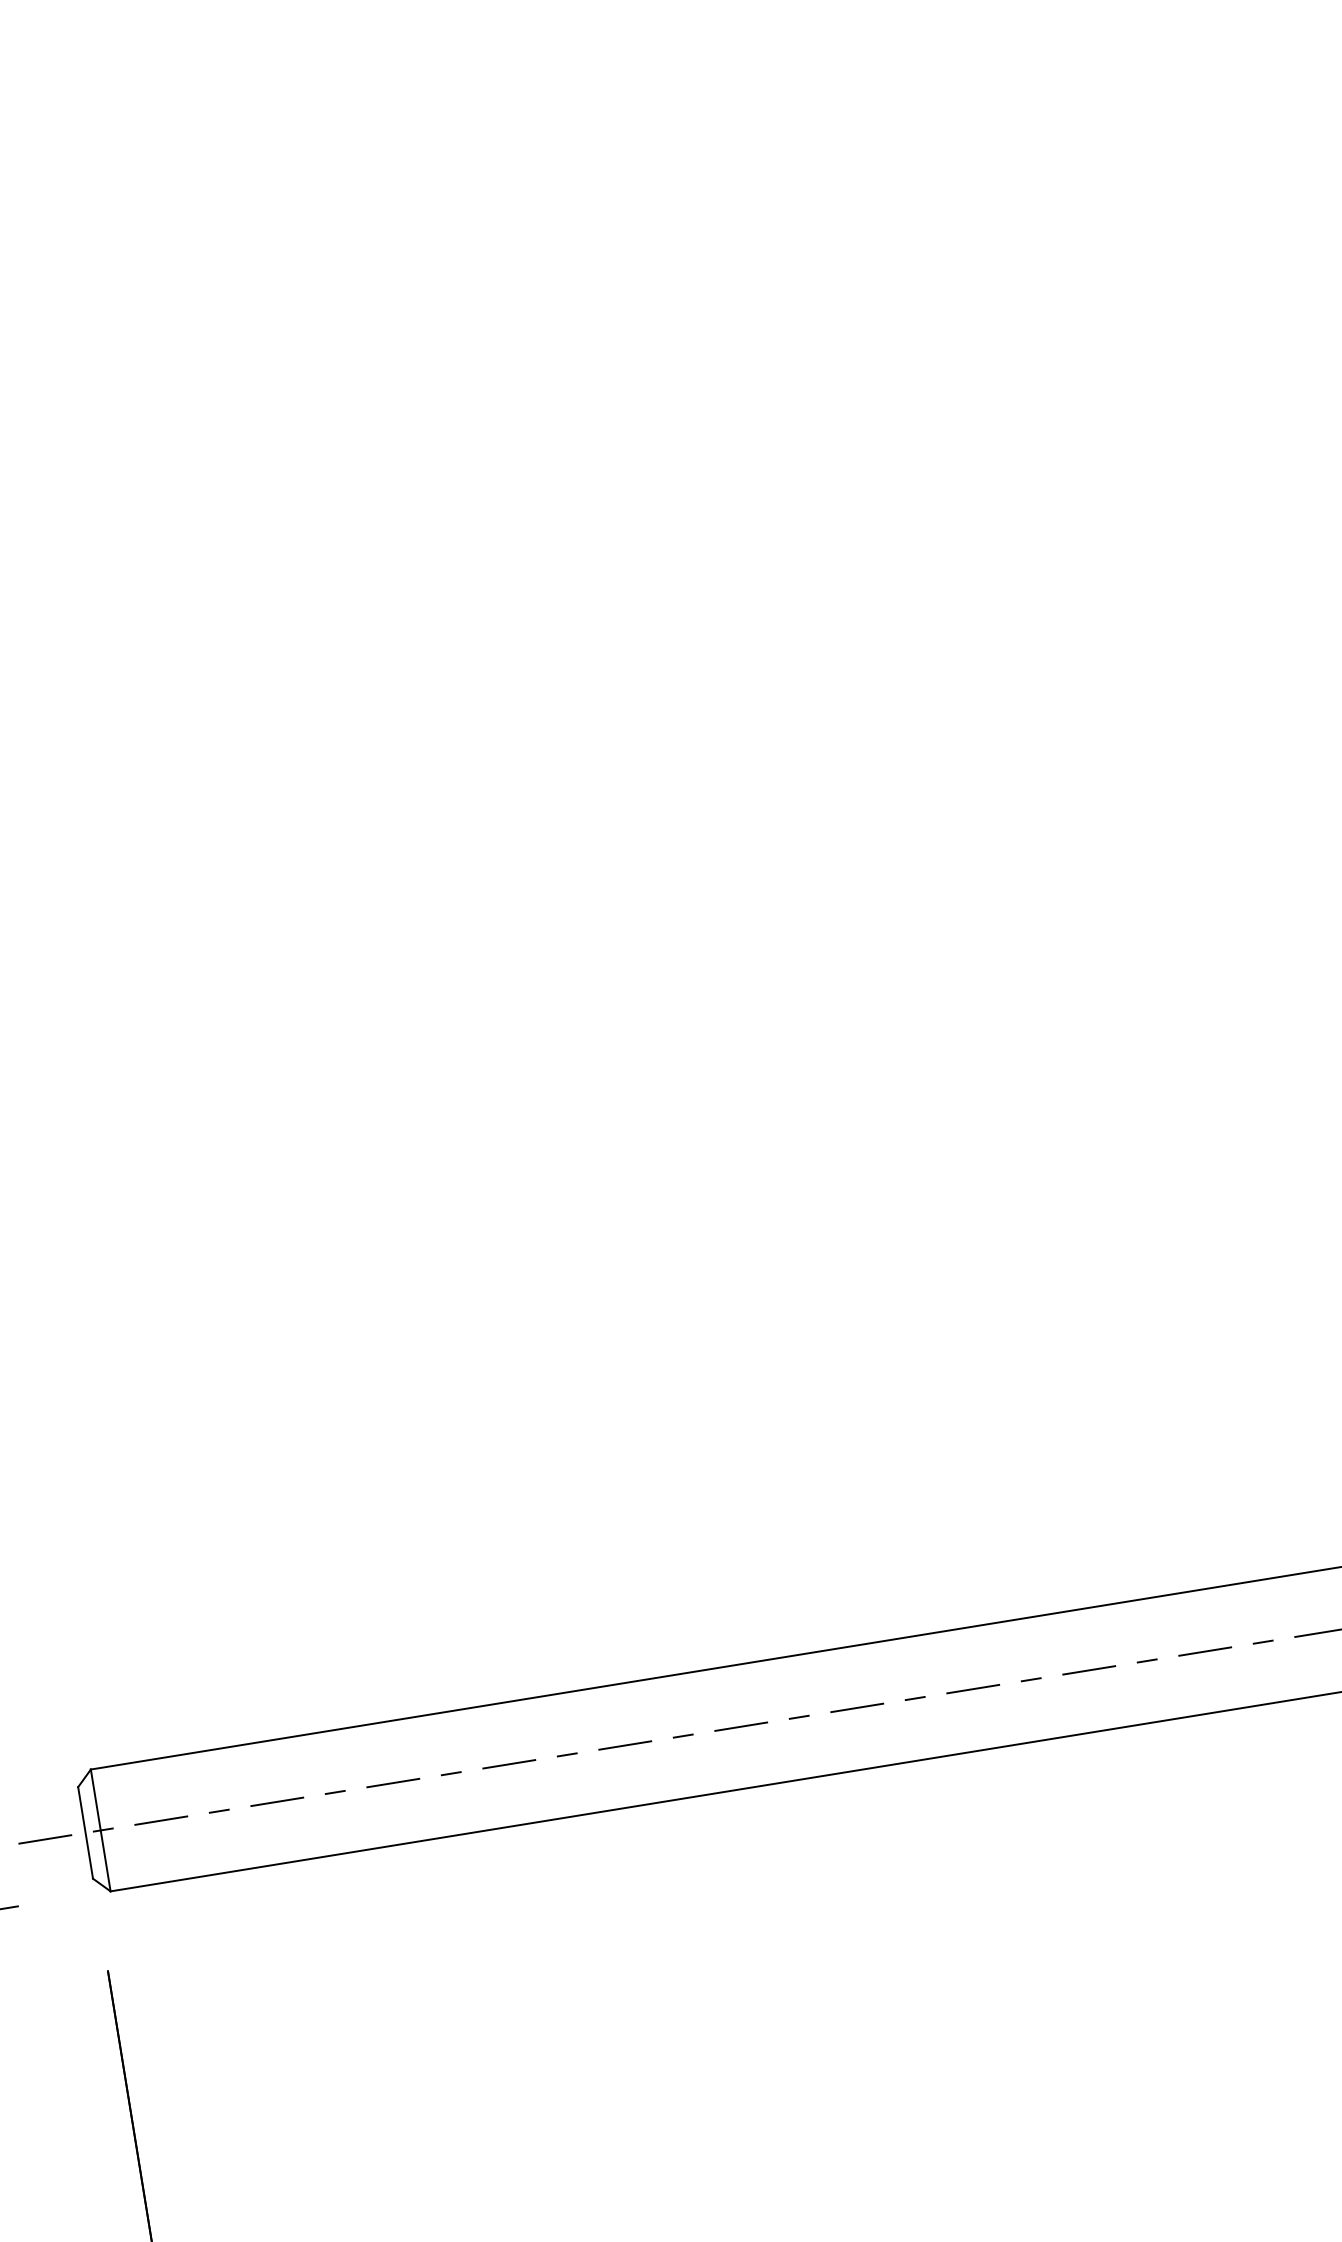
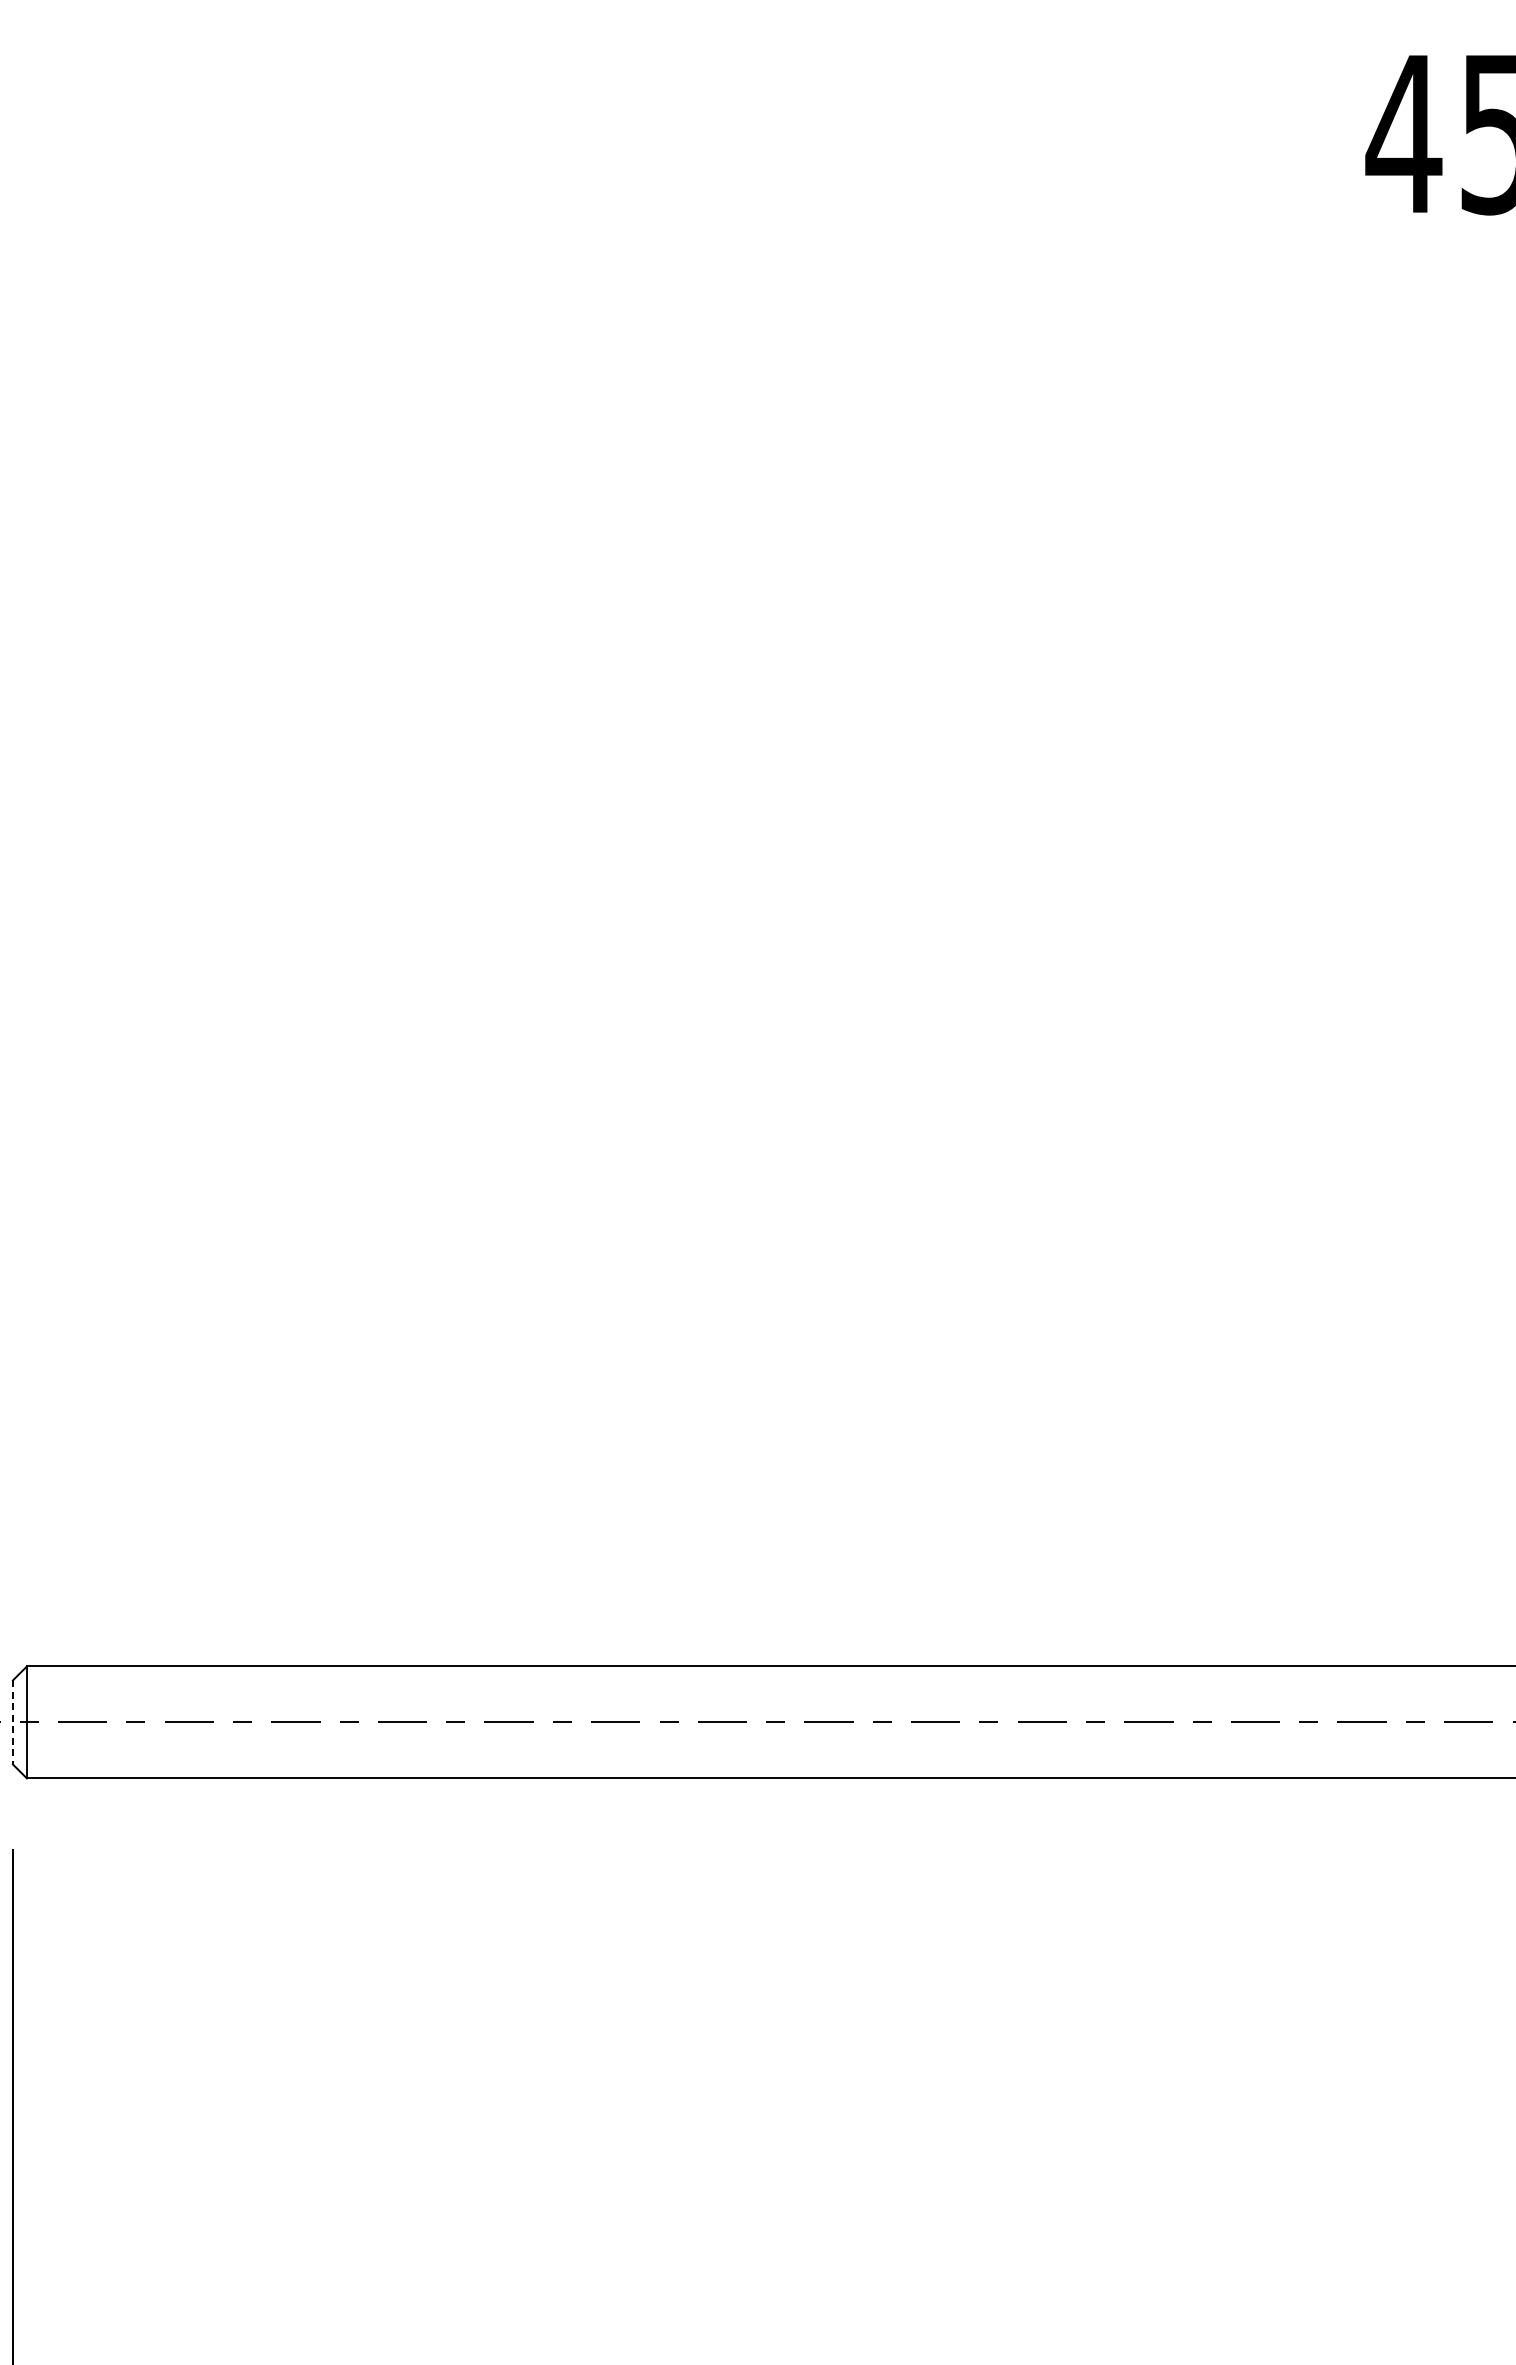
line: (86, 1832) -> (13, 1722), solid -> dashed

